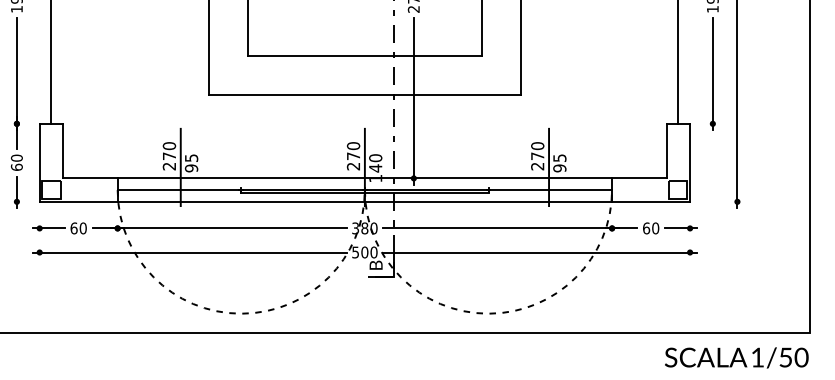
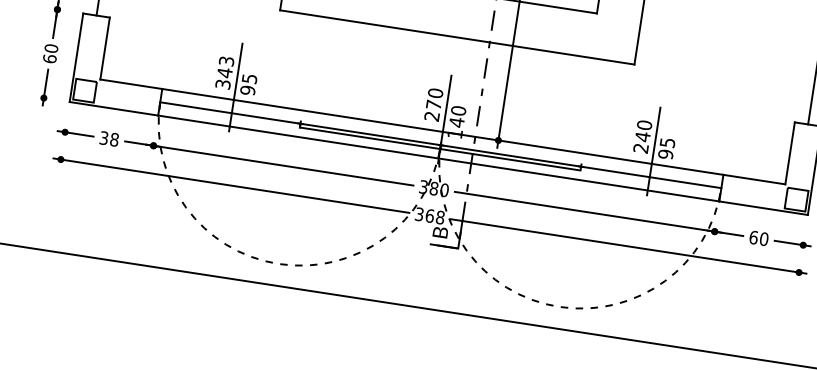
text: (169, 156) -> (224, 73), 270 -> 343
text: (537, 156) -> (642, 137), 270 -> 240
text: (78, 228) -> (109, 139), 60 -> 38
text: (364, 252) -> (429, 215), 500 -> 368

